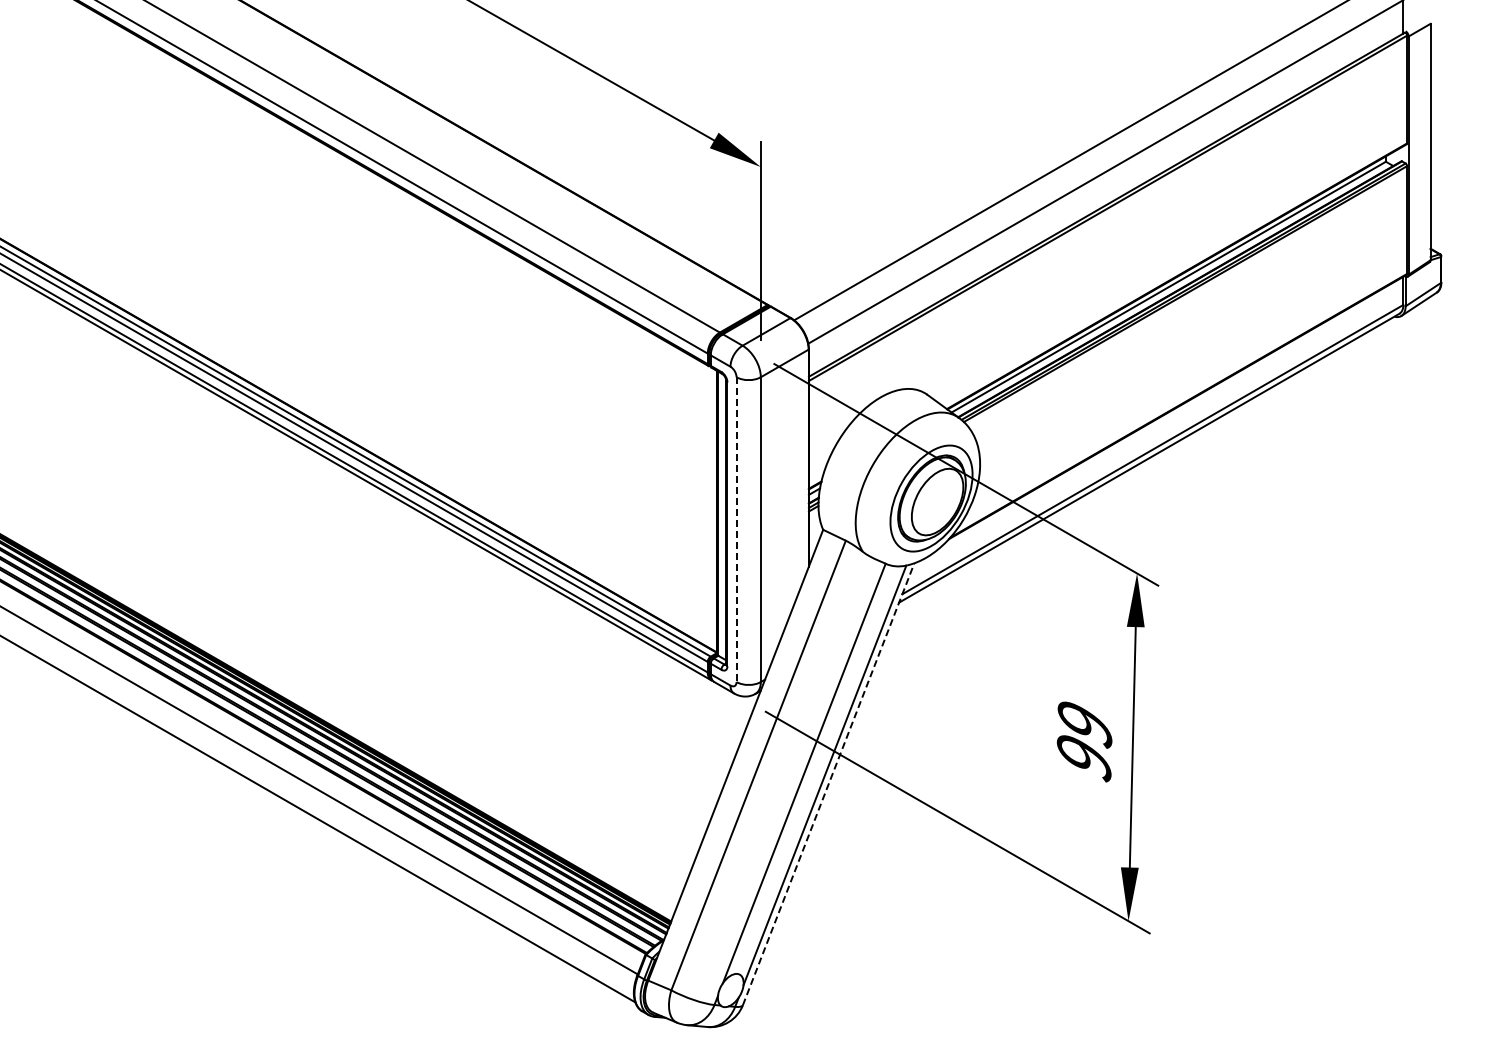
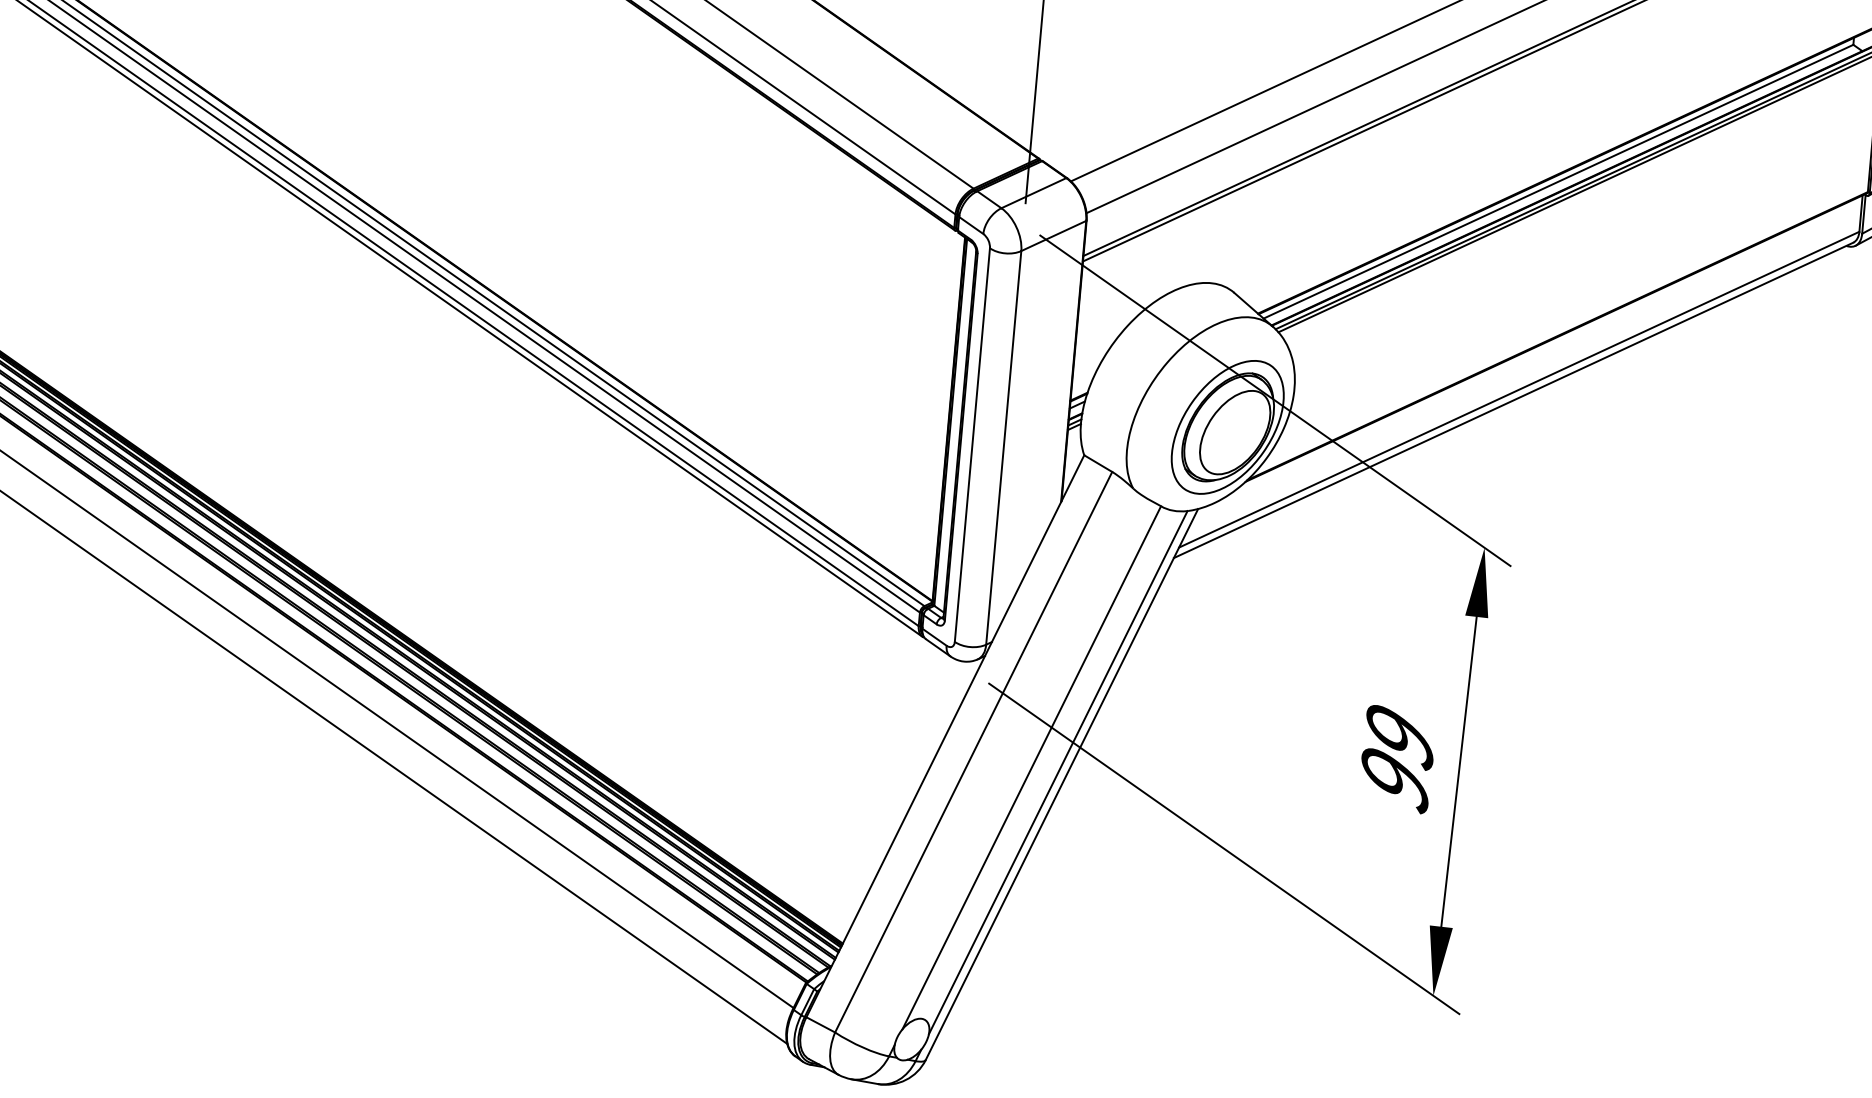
line: (736, 530) -> (972, 446), dashed -> solid
line: (828, 783) -> (1061, 783), dashed -> solid

